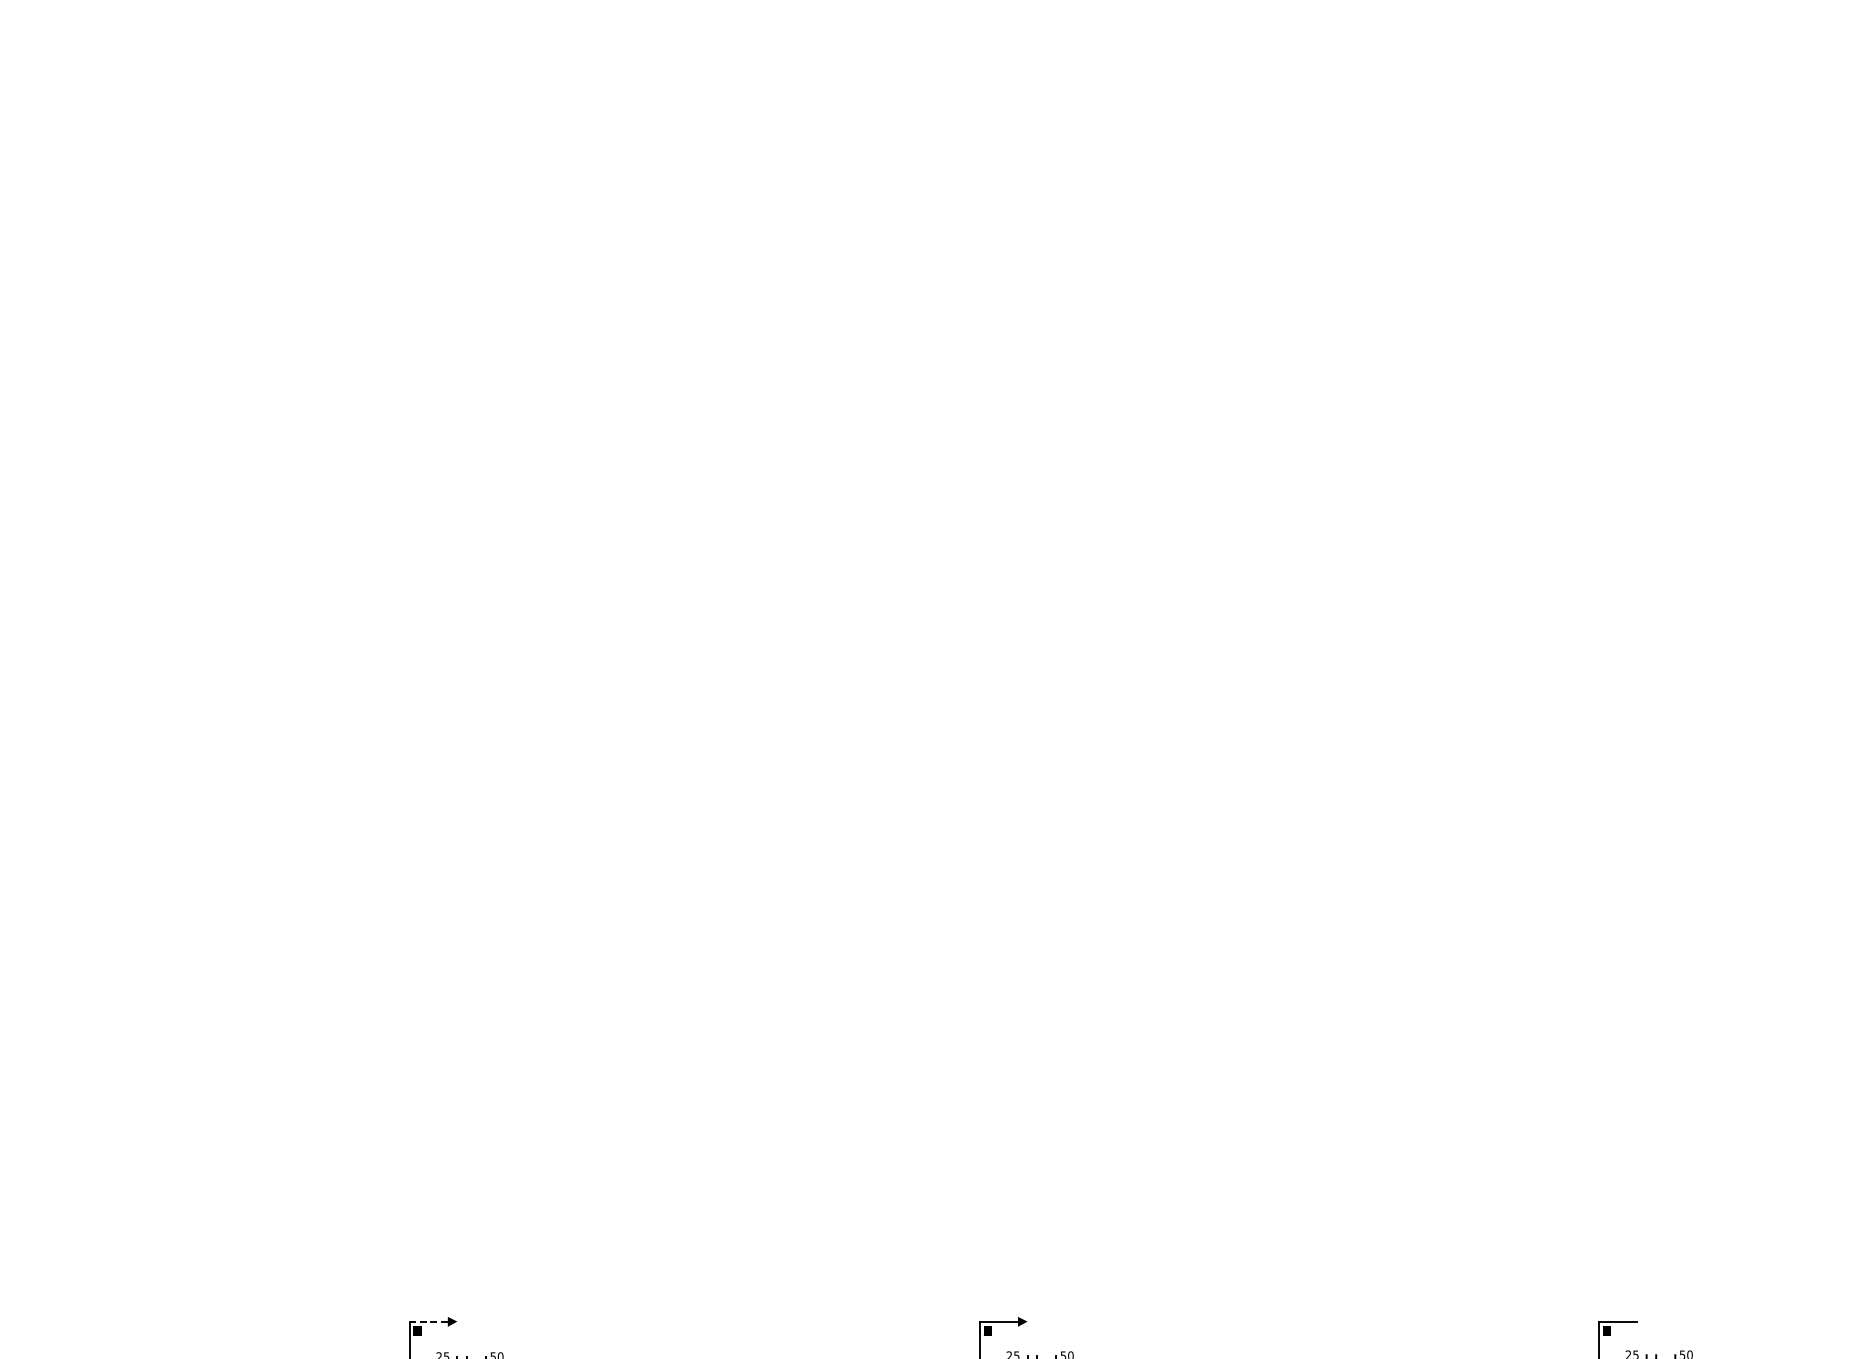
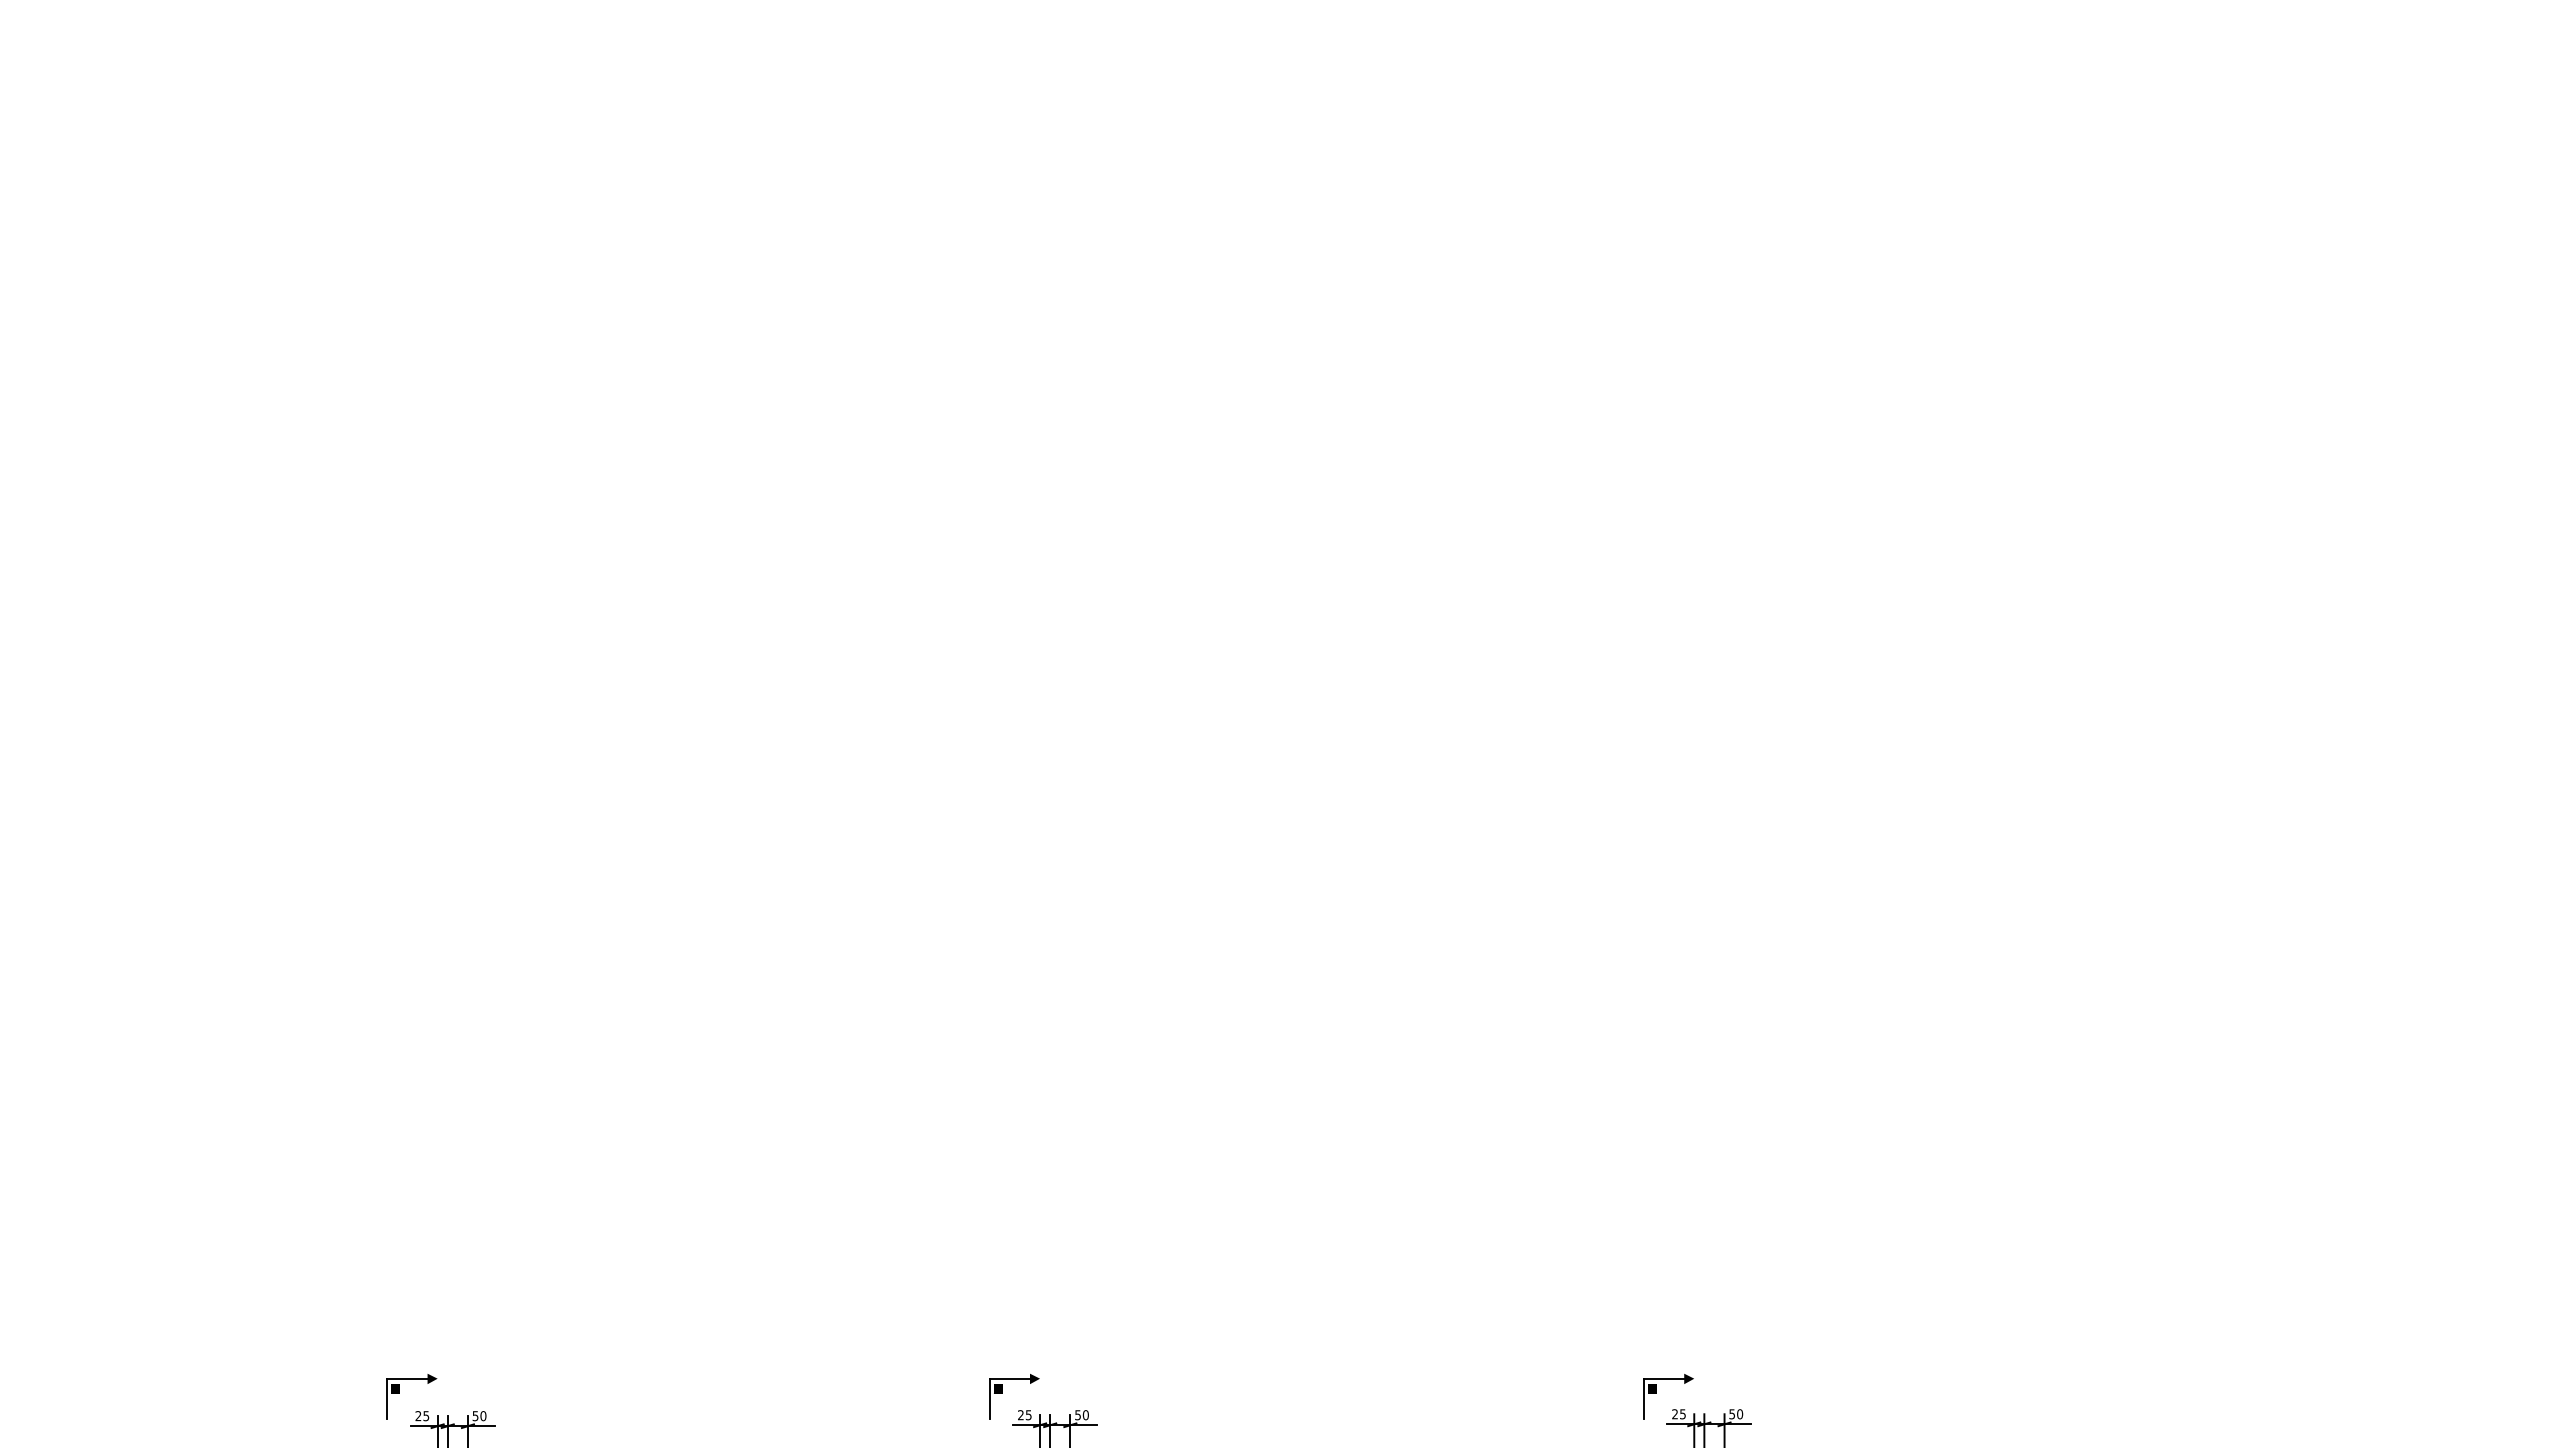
line: (428, 1321) -> (407, 1378), dashed -> solid
fill: (1642, 1321) -> (1689, 1378), added

